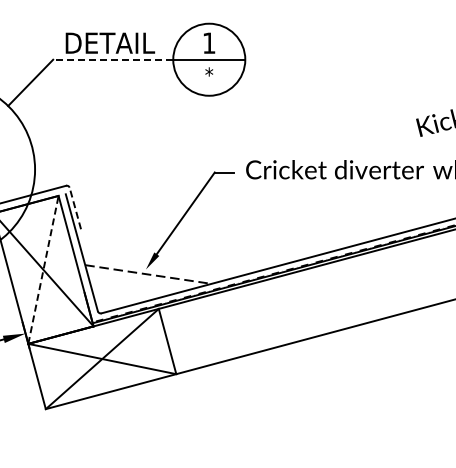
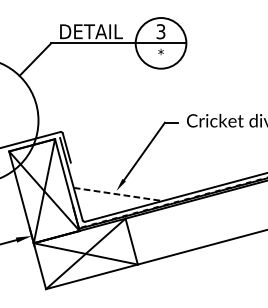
text: (209, 43) -> (161, 31), 1 -> 3
line: (112, 59) -> (92, 43), dashed -> solid
line: (75, 208) -> (66, 148), dashed -> solid
line: (43, 269) -> (44, 190), dashed -> solid

